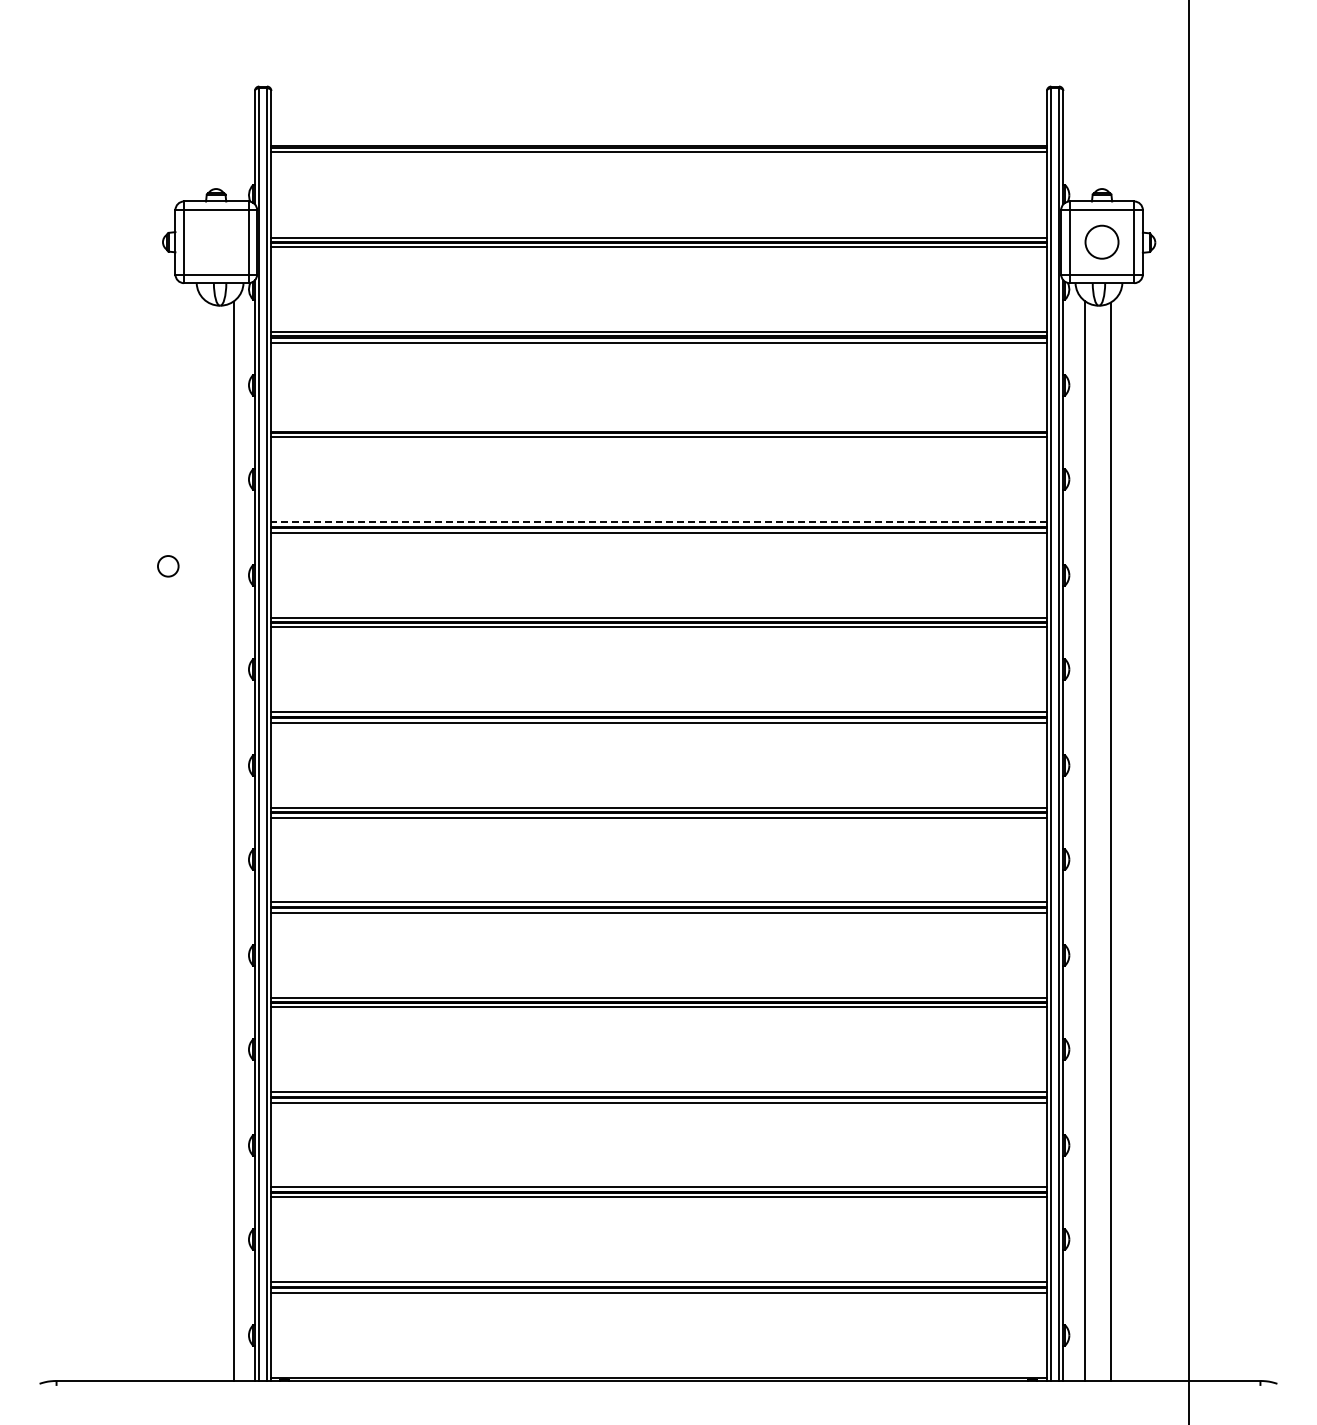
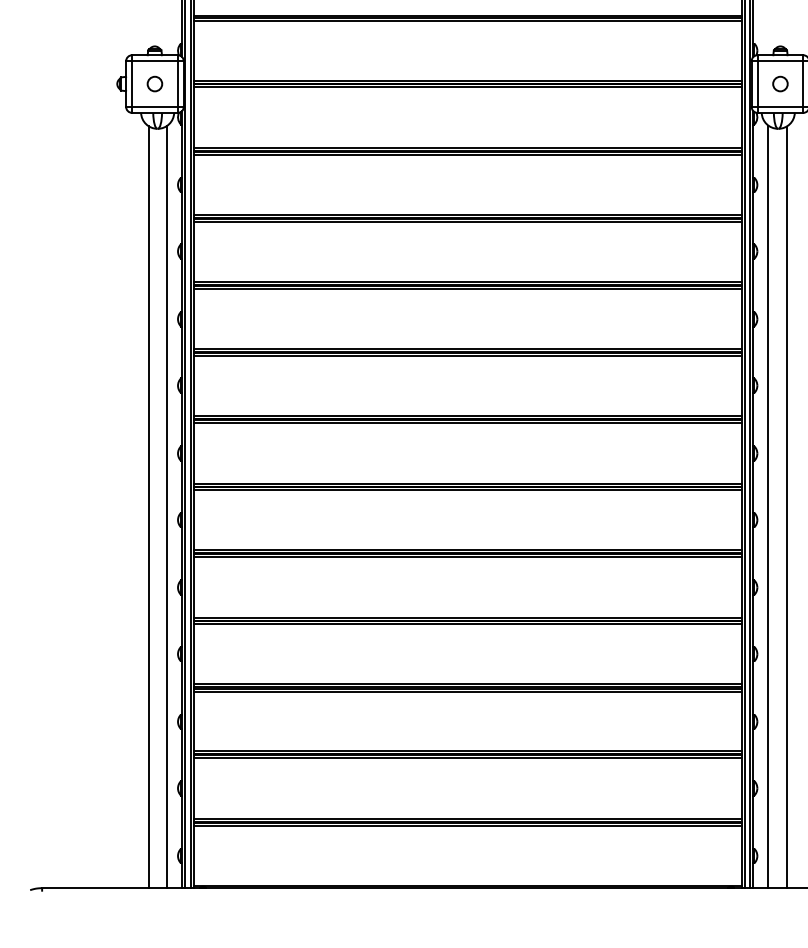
circle: (1101, 242) -> (780, 84), size x0.62
line: (658, 427) -> (467, 214), added
line: (659, 522) -> (467, 281), dashed -> solid
circle: (168, 566) -> (155, 84), moved
line: (207, 841) -> (148, 507), added

